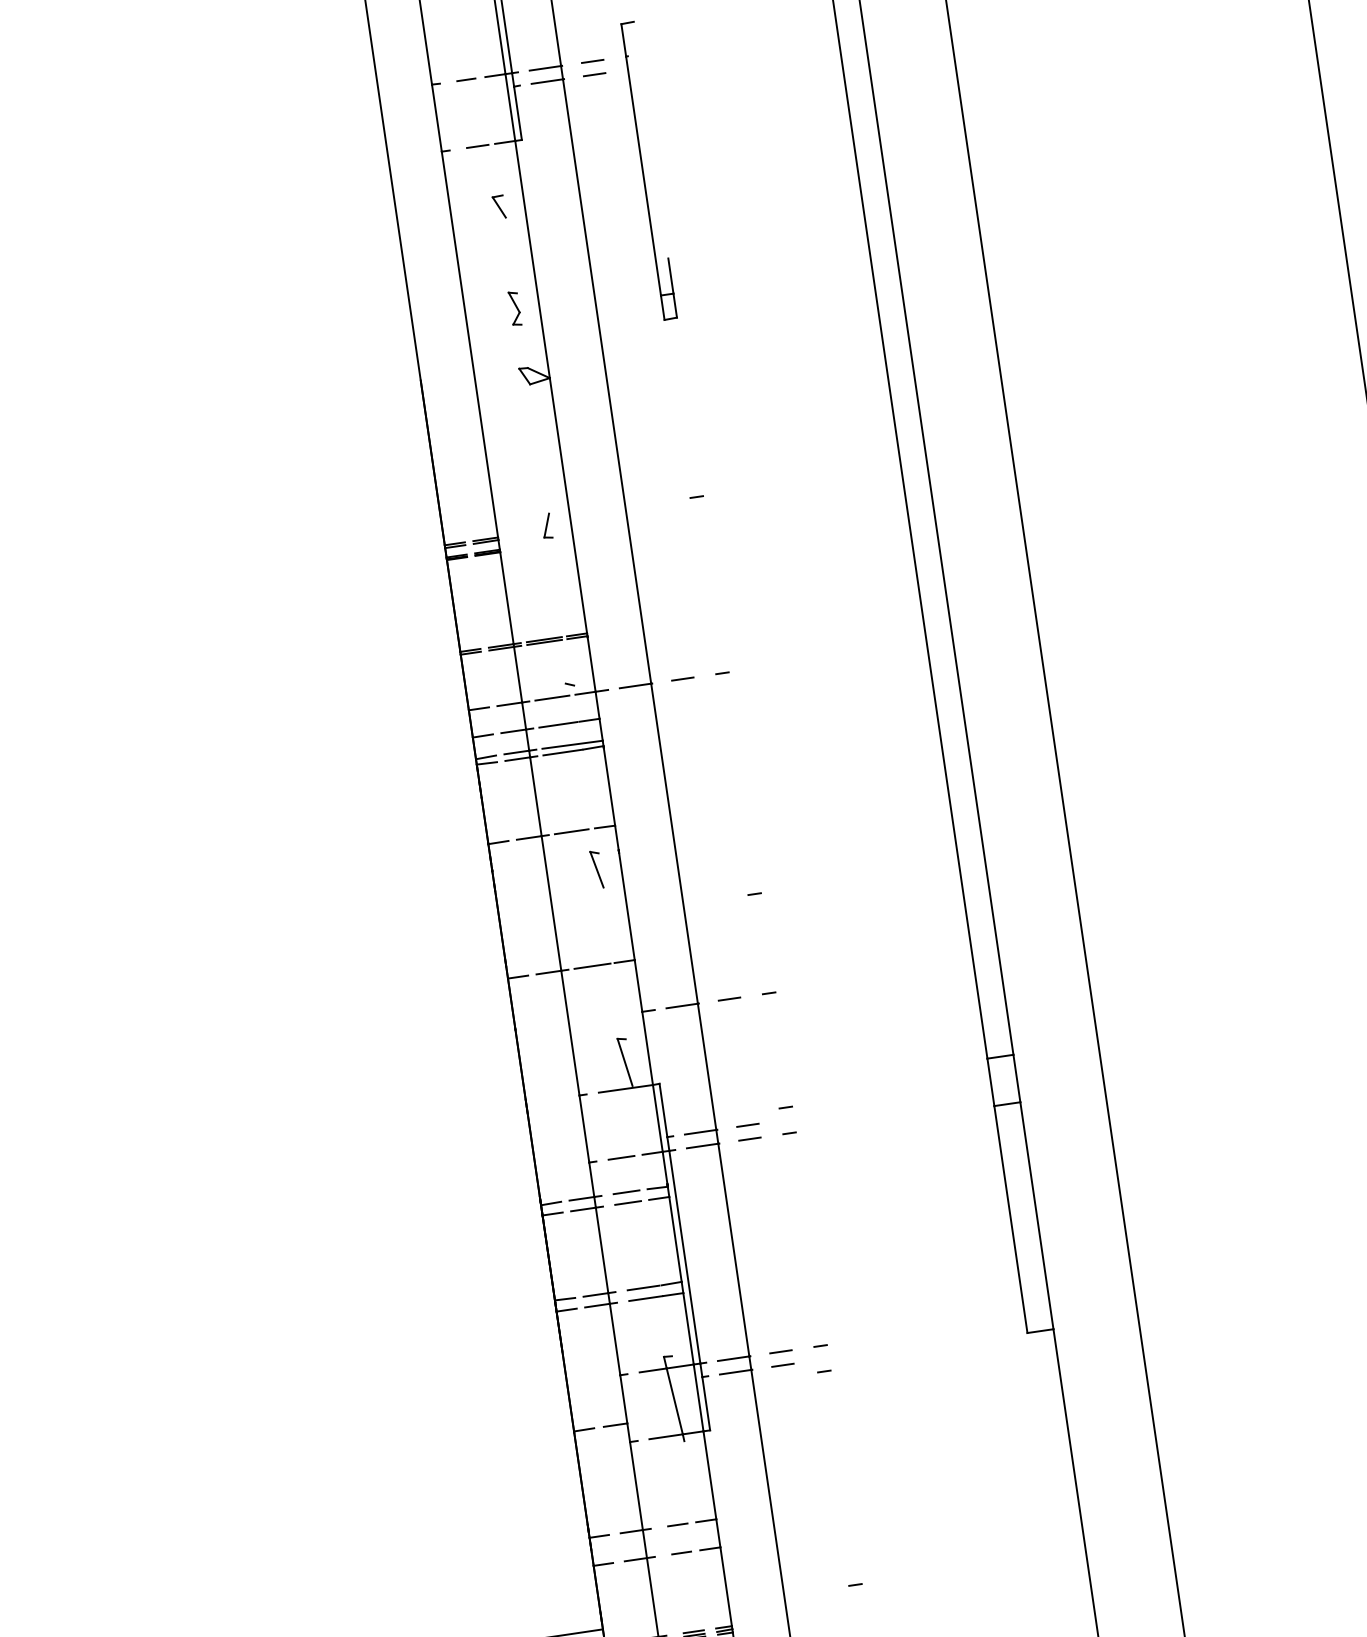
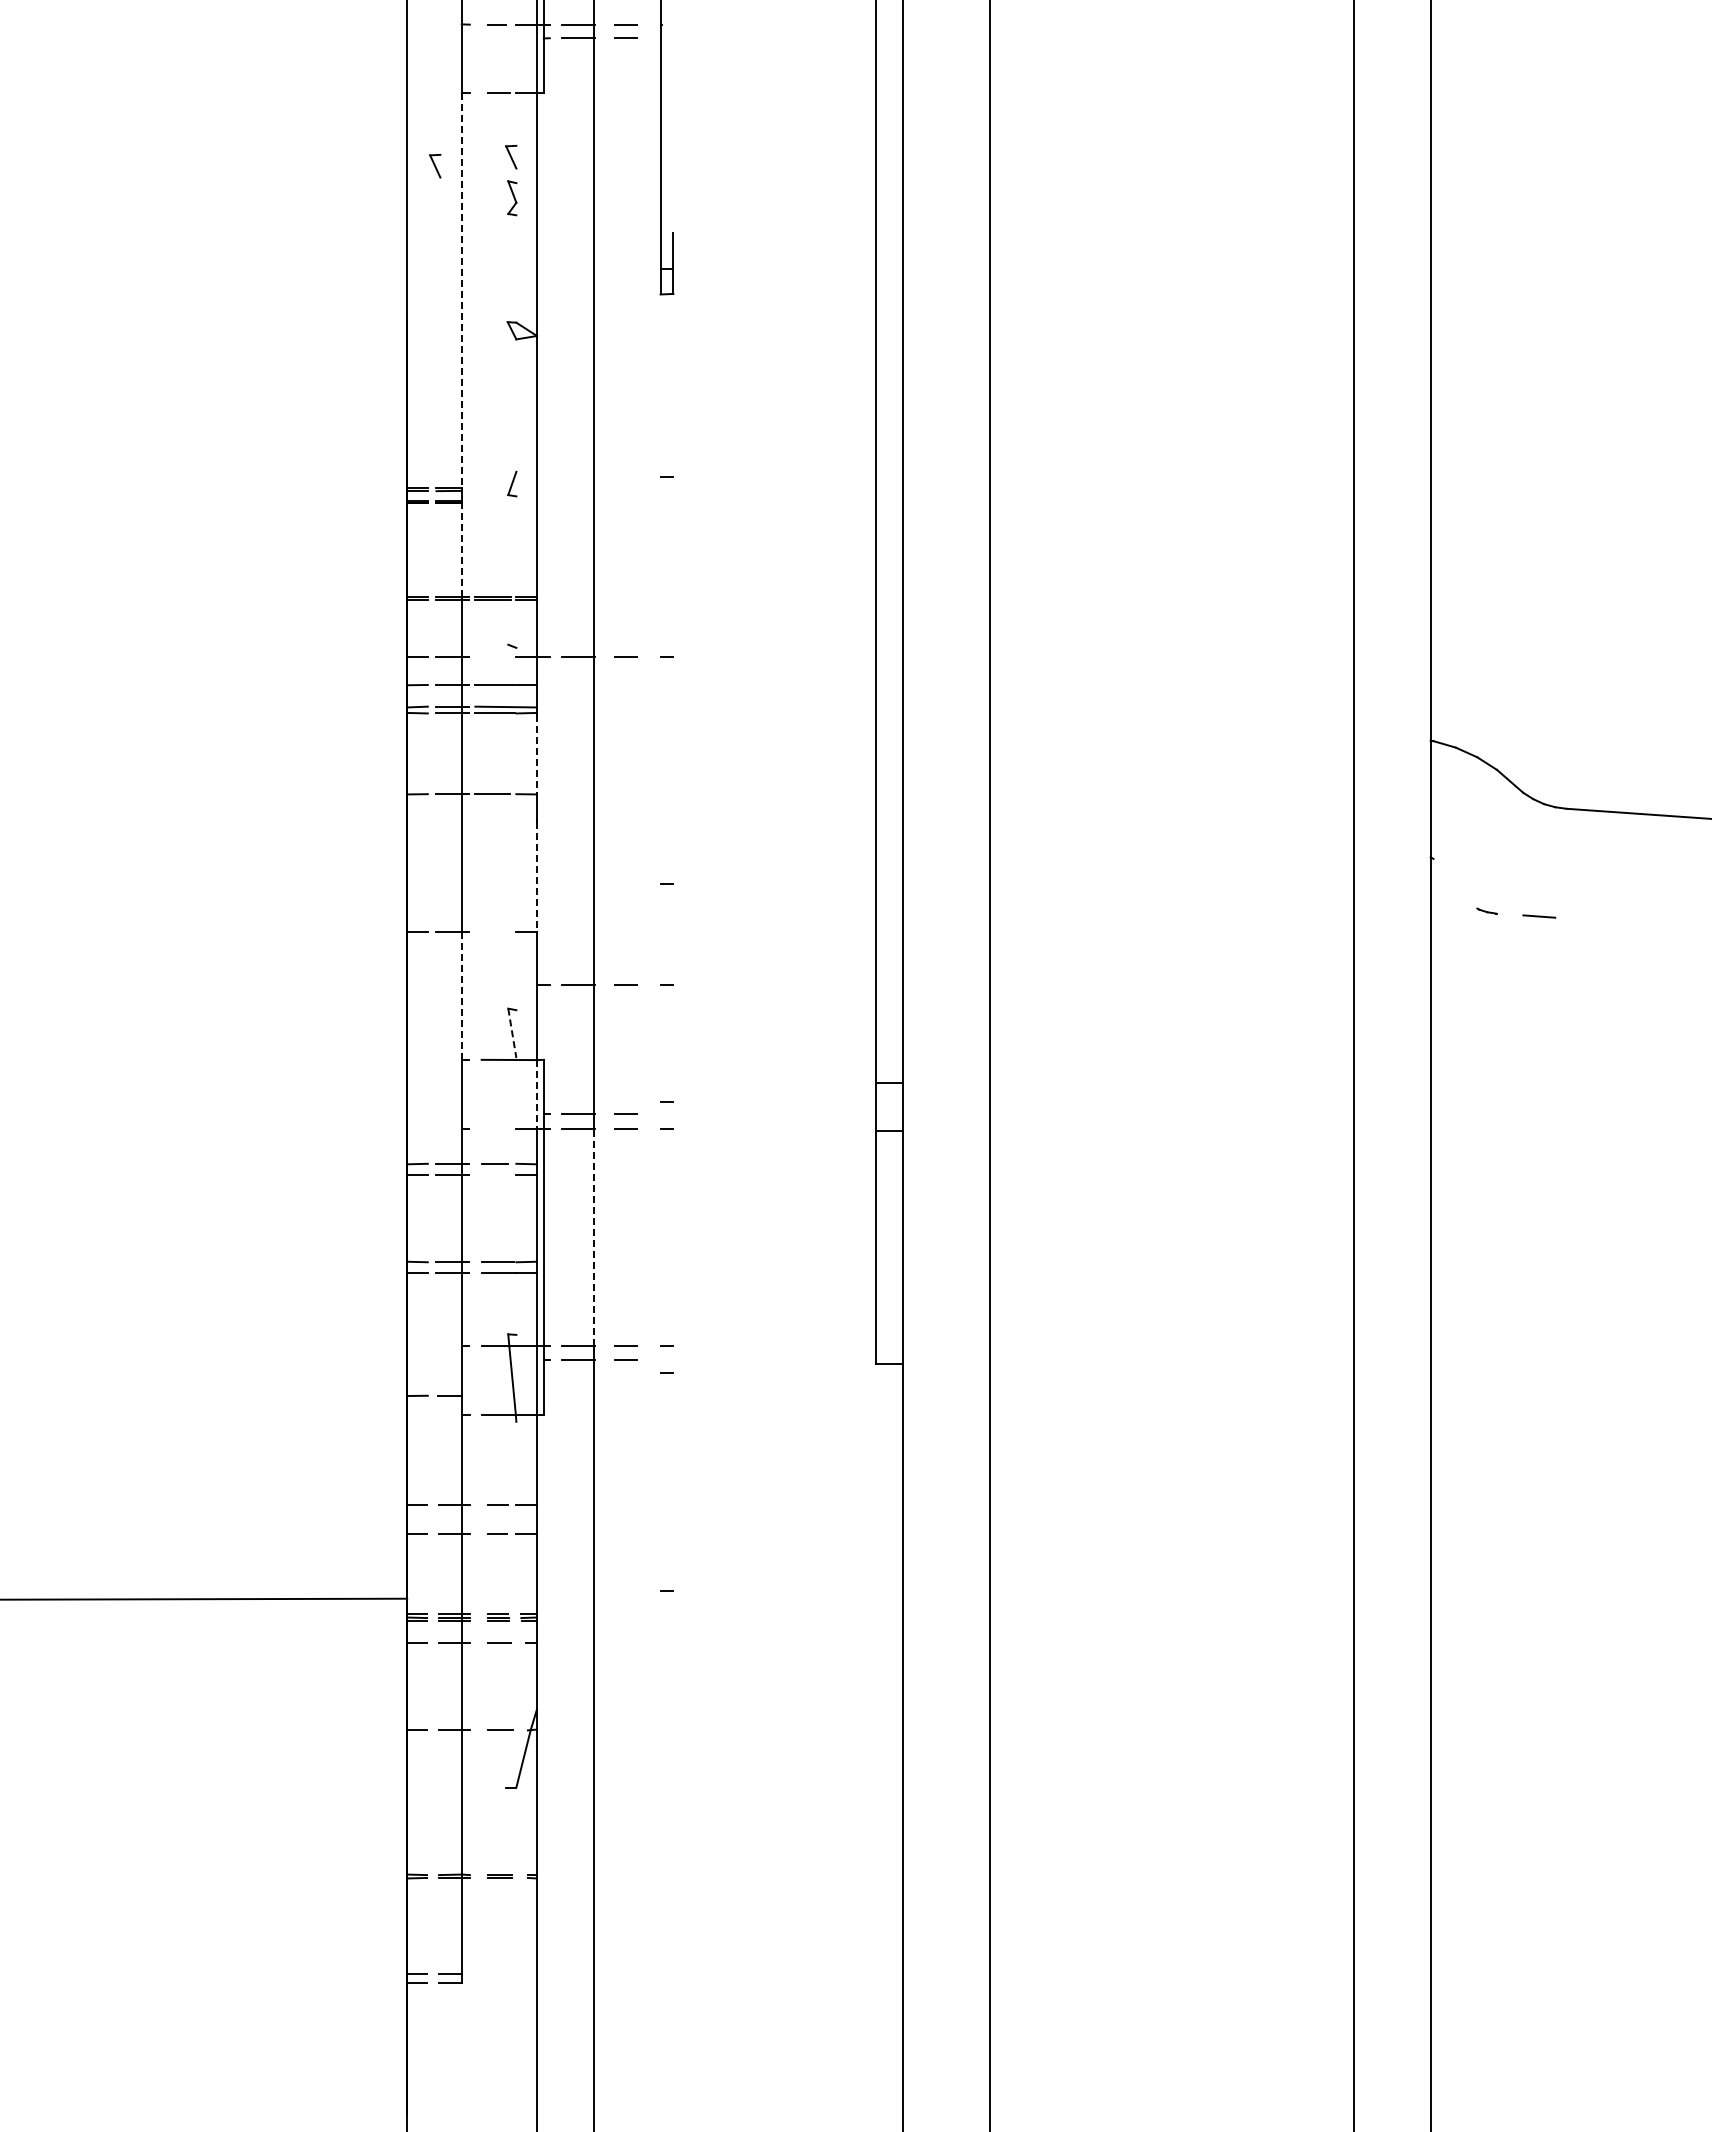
part: (426, 226) -> (435, 165), added
part: (515, 308) -> (512, 198), moved
line: (469, 344) -> (461, 290), solid -> dashed
line: (506, 597) -> (461, 549), solid -> dashed
line: (552, 698) -> (492, 657), removed
line: (609, 786) -> (537, 754), solid -> dashed
part: (597, 869) -> (512, 835), removed
line: (627, 906) -> (537, 877), solid -> dashed
line: (592, 966) -> (493, 932), removed
line: (570, 1032) -> (461, 995), solid -> dashed
line: (625, 1062) -> (512, 1033), solid -> dashed
line: (658, 1118) -> (537, 1094), solid -> dashed
line: (621, 1157) -> (494, 1128), removed
line: (627, 1202) -> (494, 1174), removed
line: (733, 1250) -> (593, 1237), solid -> dashed

